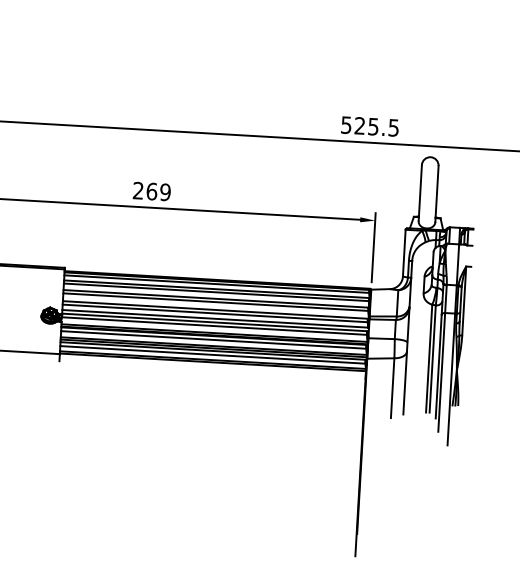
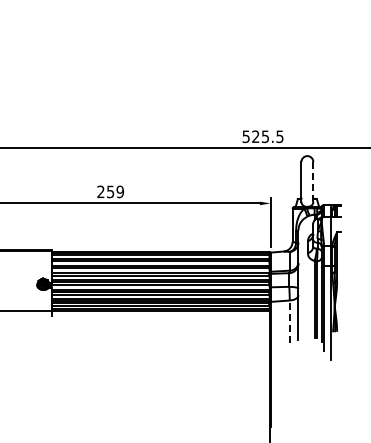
text: (151, 190) -> (110, 191), 269 -> 259
line: (437, 193) -> (313, 181), solid -> dashed
line: (392, 387) -> (289, 321), solid -> dashed

